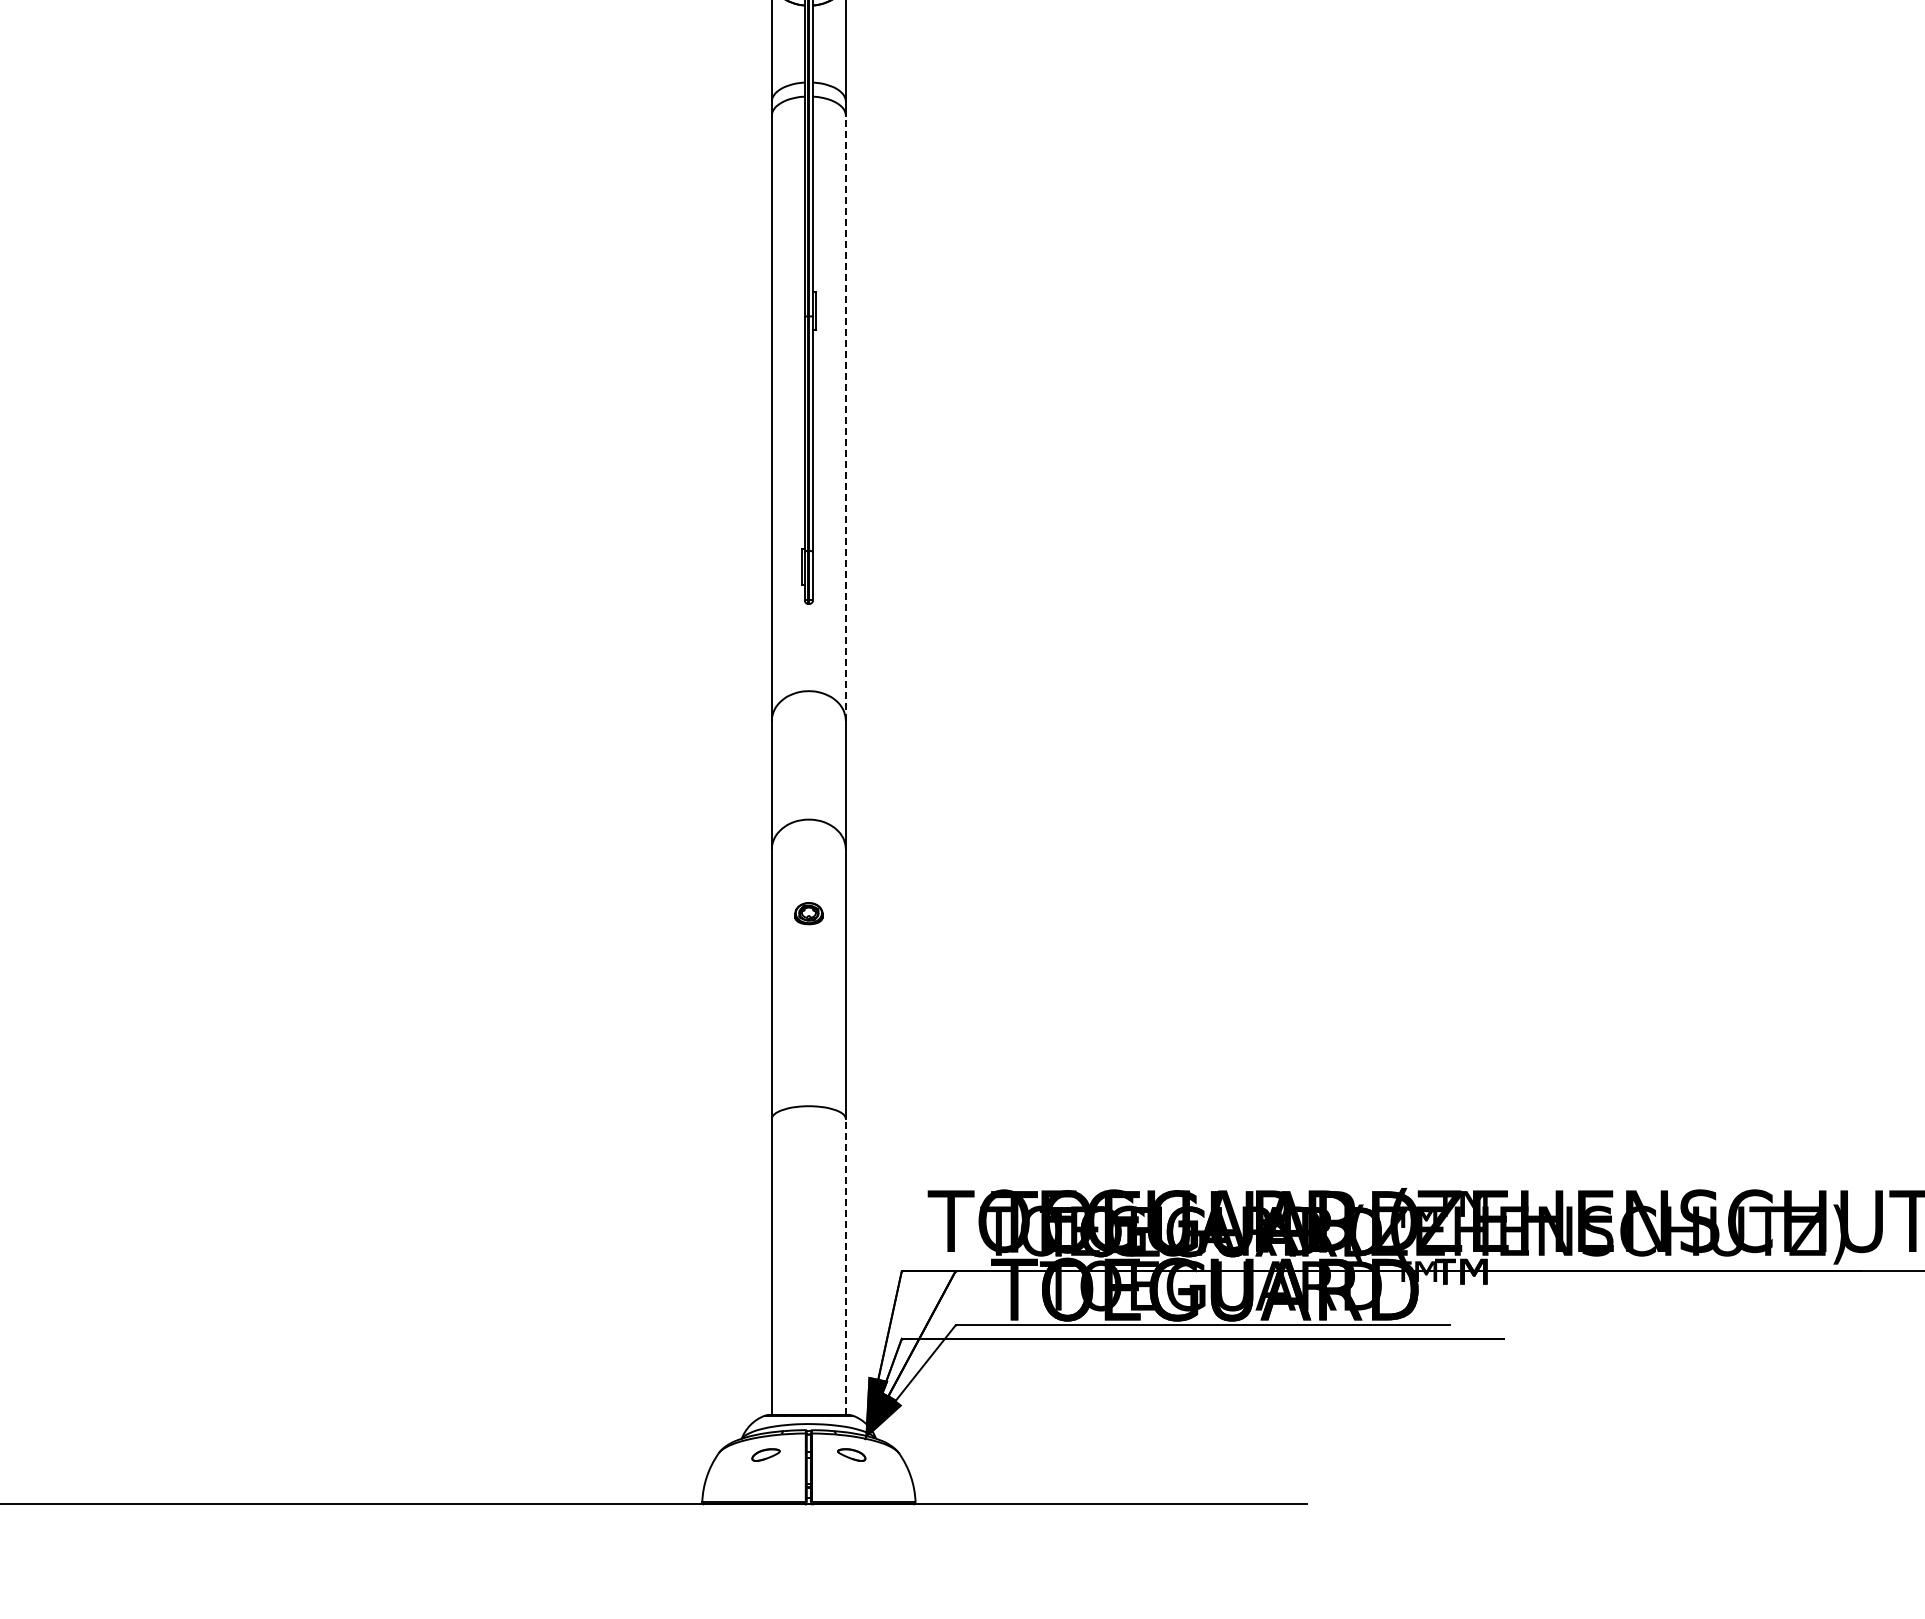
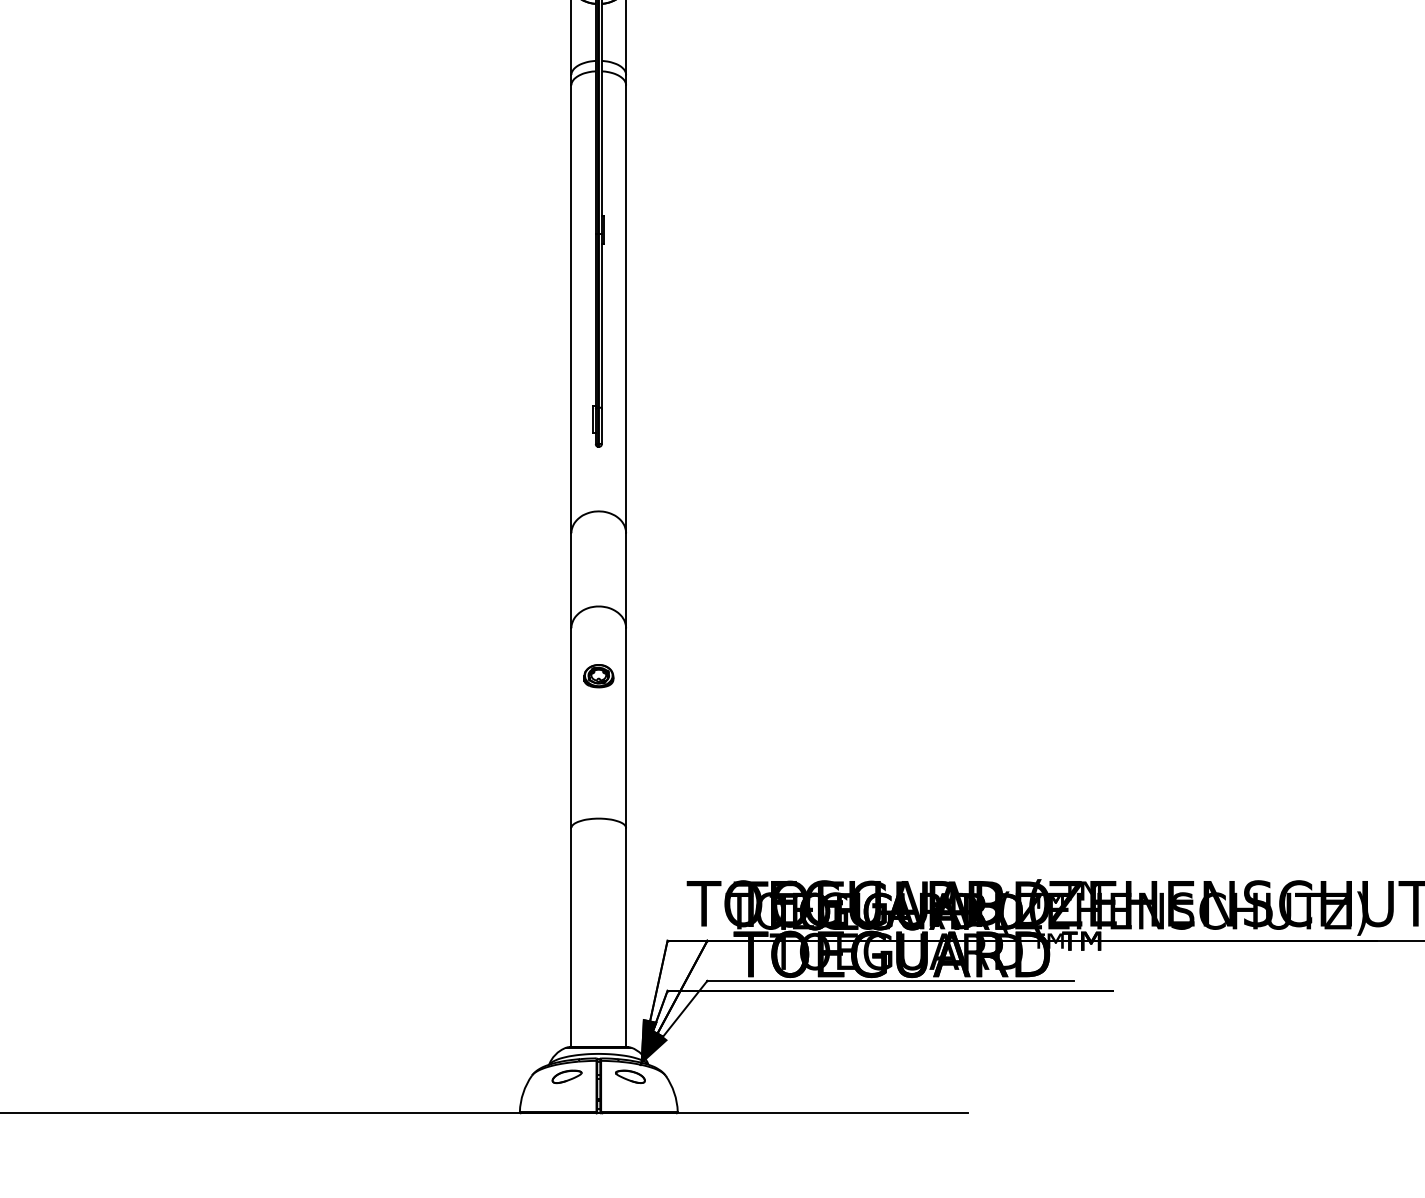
line: (845, 418) -> (625, 309), dashed -> solid
part: (808, 913) -> (598, 675), size x1.43
line: (845, 1266) -> (625, 937), dashed -> solid
part: (765, 1454) -> (566, 1076), size x1.43
part: (851, 1454) -> (630, 1076), size x1.43

